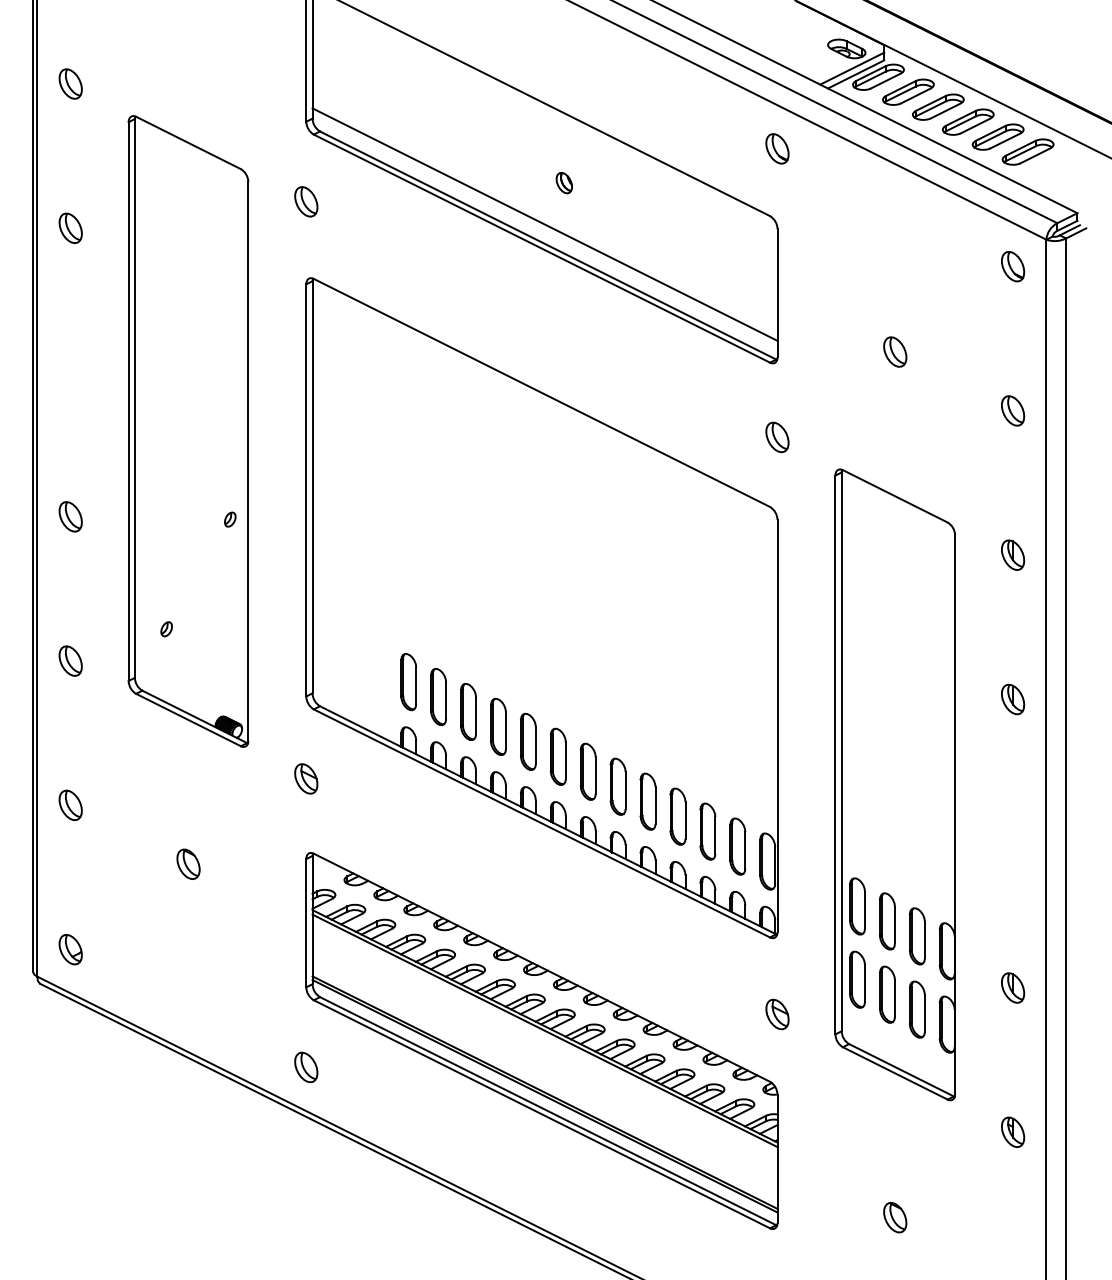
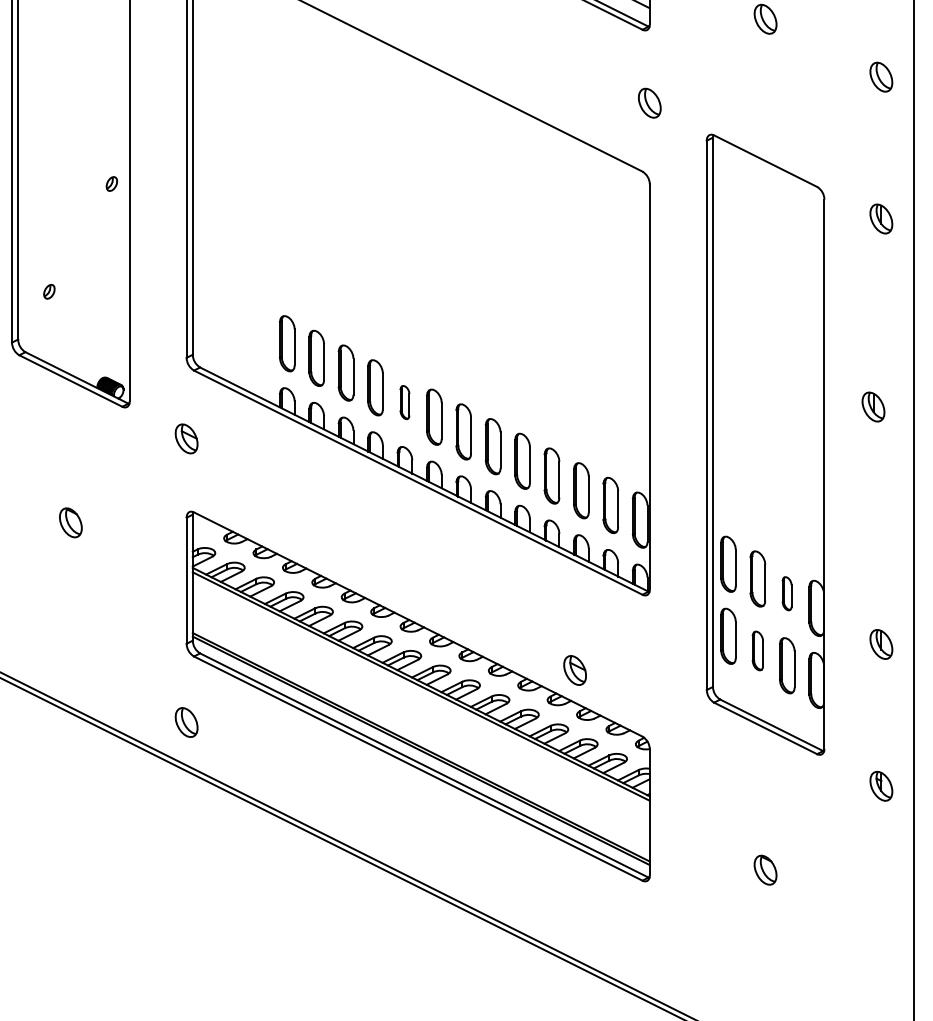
part: (1013, 699) -> (873, 407), moved
part: (528, 741) -> (405, 402), size x0.6
part: (916, 936) -> (786, 593), size x0.6
part: (887, 994) -> (757, 650), size x0.7
part: (777, 1014) -> (575, 670), moved

